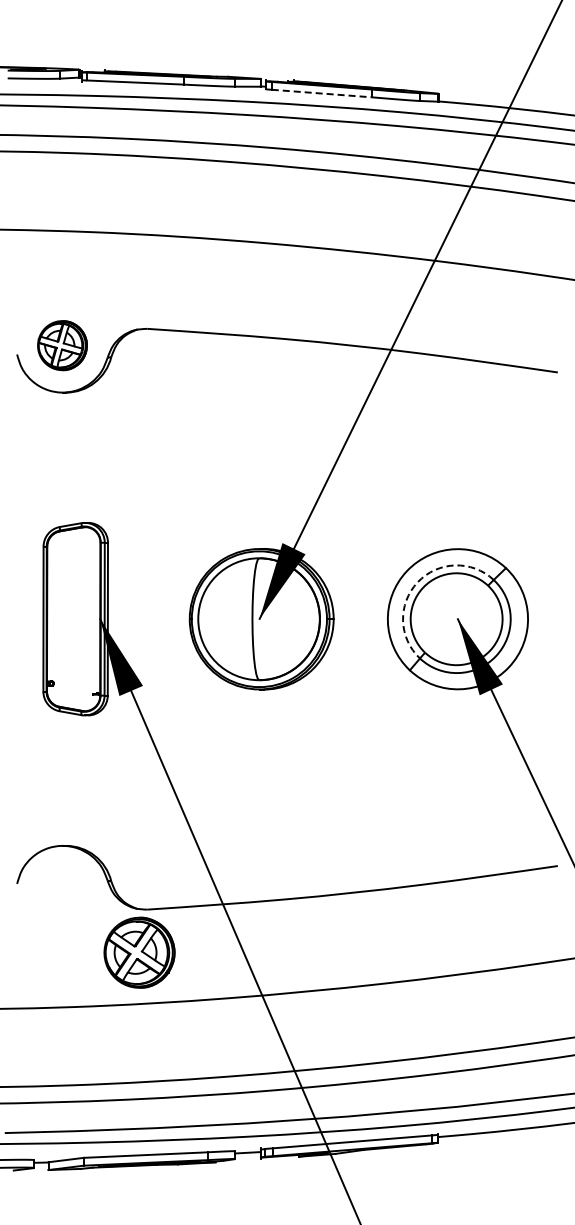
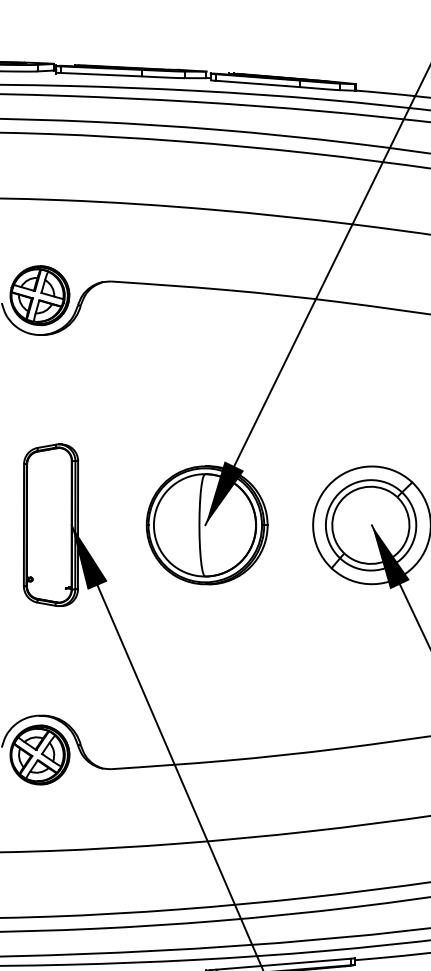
line: (322, 93) -> (258, 83), dashed -> solid
part: (62, 345) -> (39, 295), size x1.43
arc: (417, 582) -> (338, 494), dashed -> solid
part: (139, 952) -> (39, 754), moved

